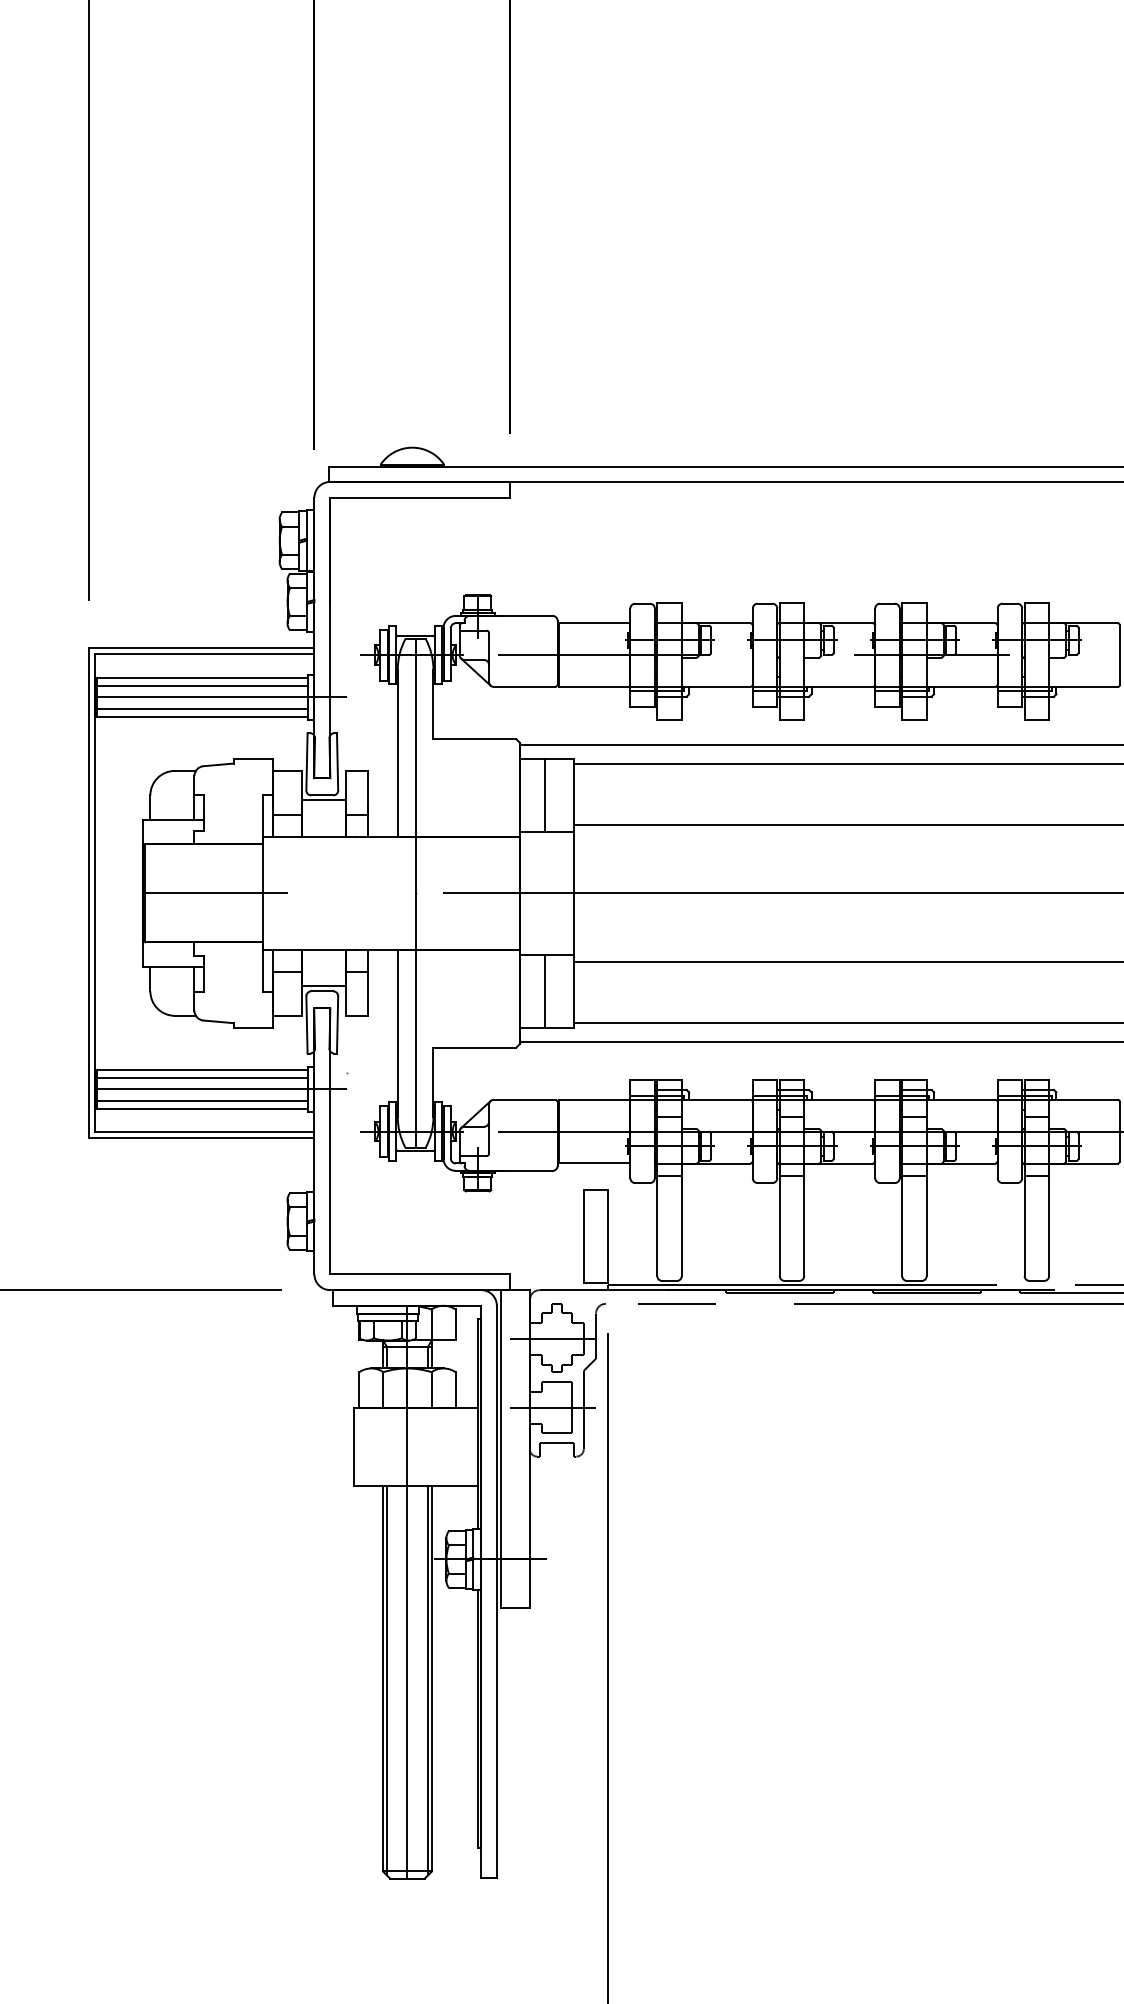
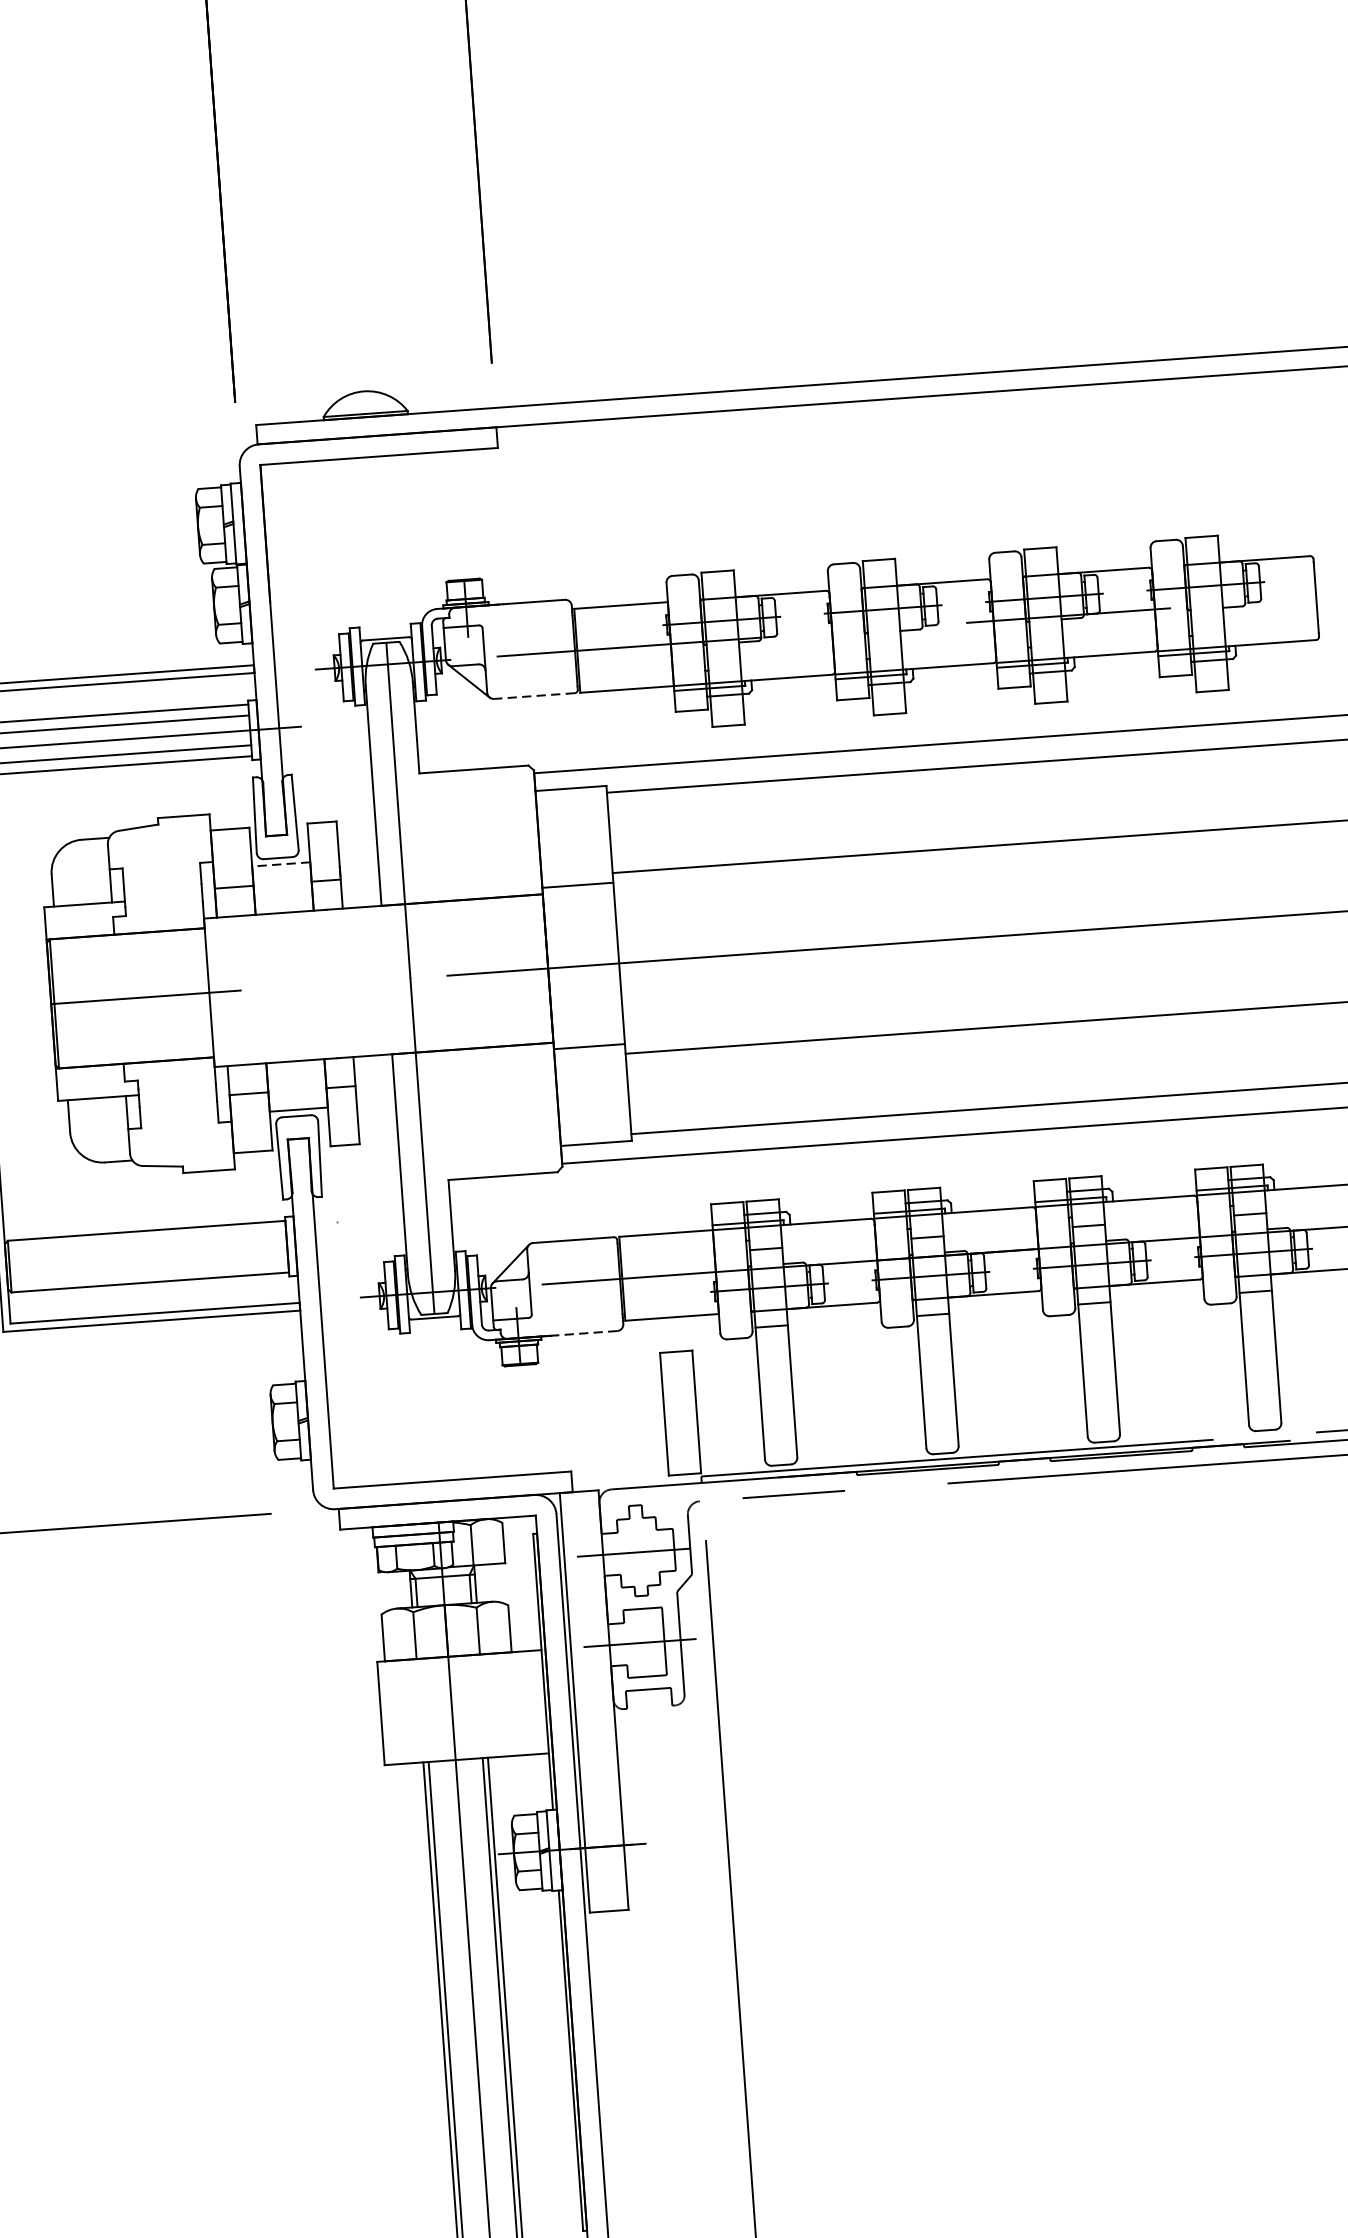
line: (524, 686) -> (534, 695), solid -> dashed
line: (544, 795) -> (571, 837), removed
line: (323, 800) -> (280, 864), solid -> dashed
line: (544, 991) -> (589, 1095), removed
line: (201, 1077) -> (145, 1241), removed
line: (221, 1089) -> (173, 1255), removed
line: (201, 1100) -> (147, 1271), removed
line: (528, 1170) -> (585, 1332), solid -> dashed

